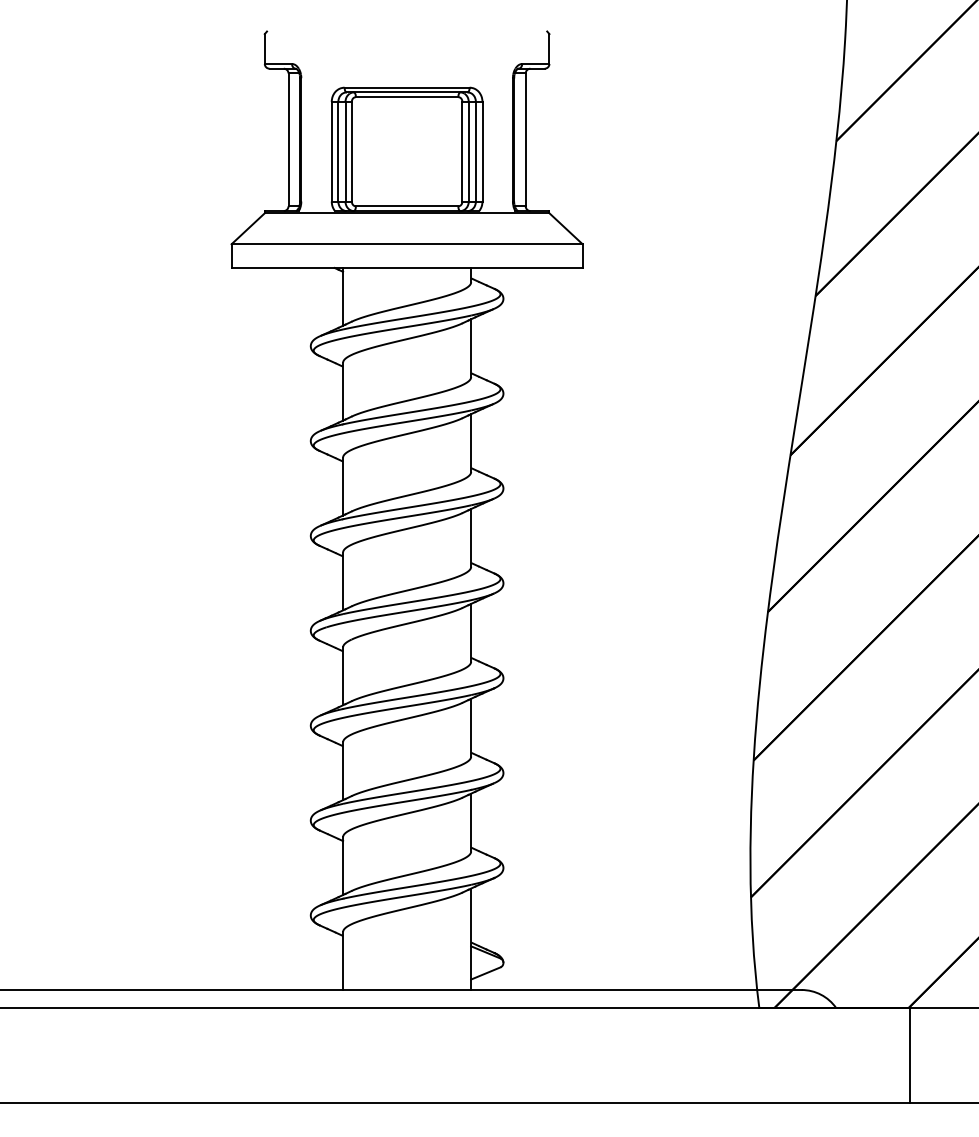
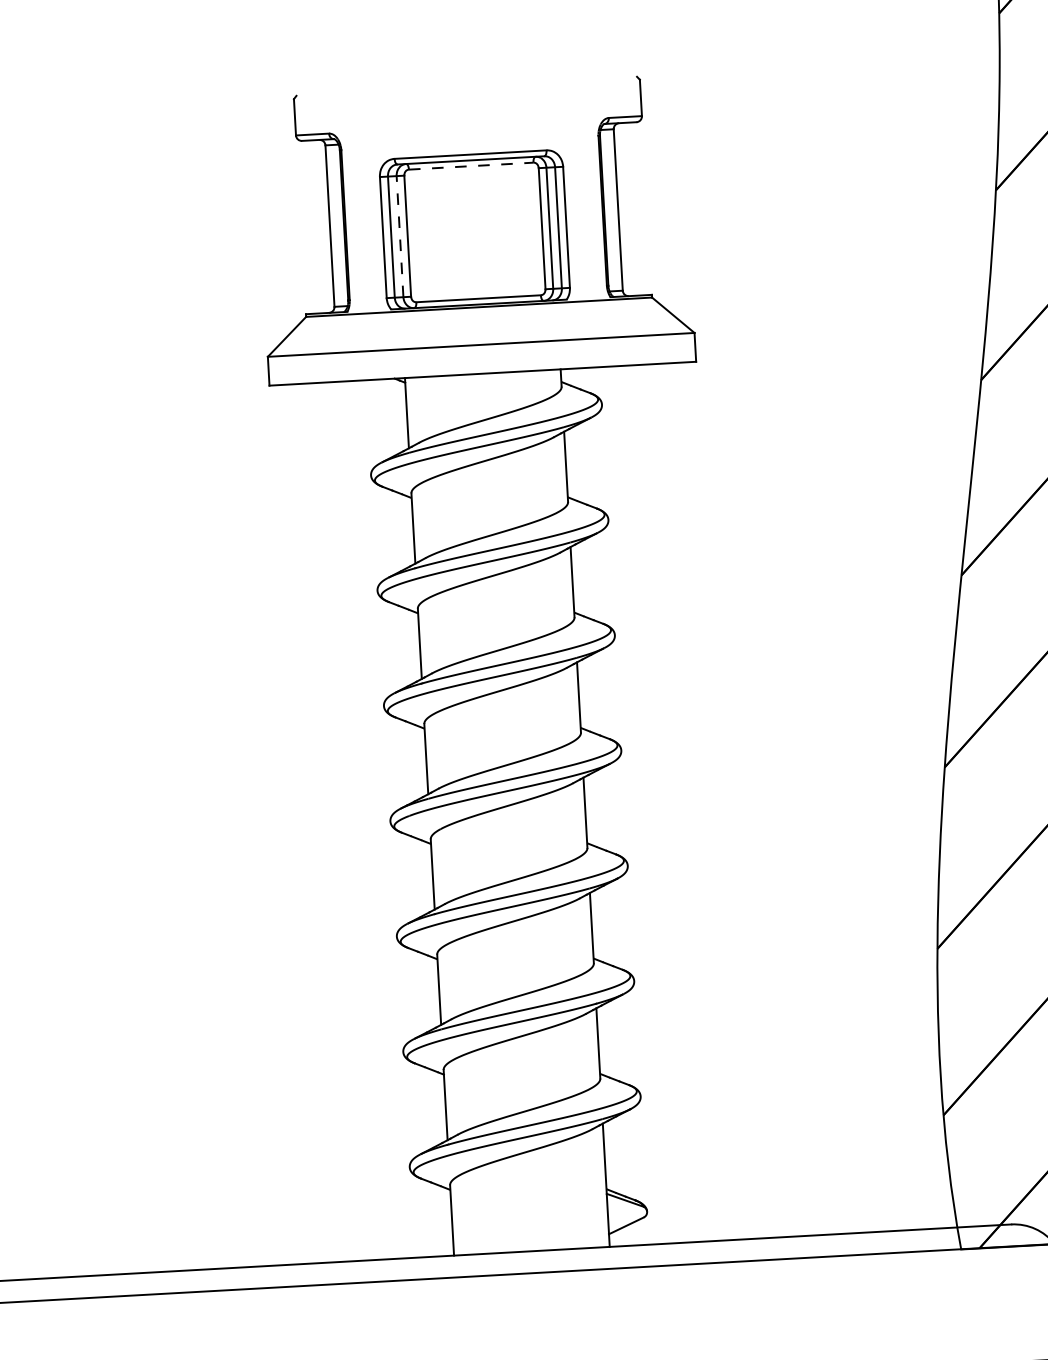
line: (407, 97) -> (471, 166), solid -> dashed
line: (345, 151) -> (400, 236), solid -> dashed

